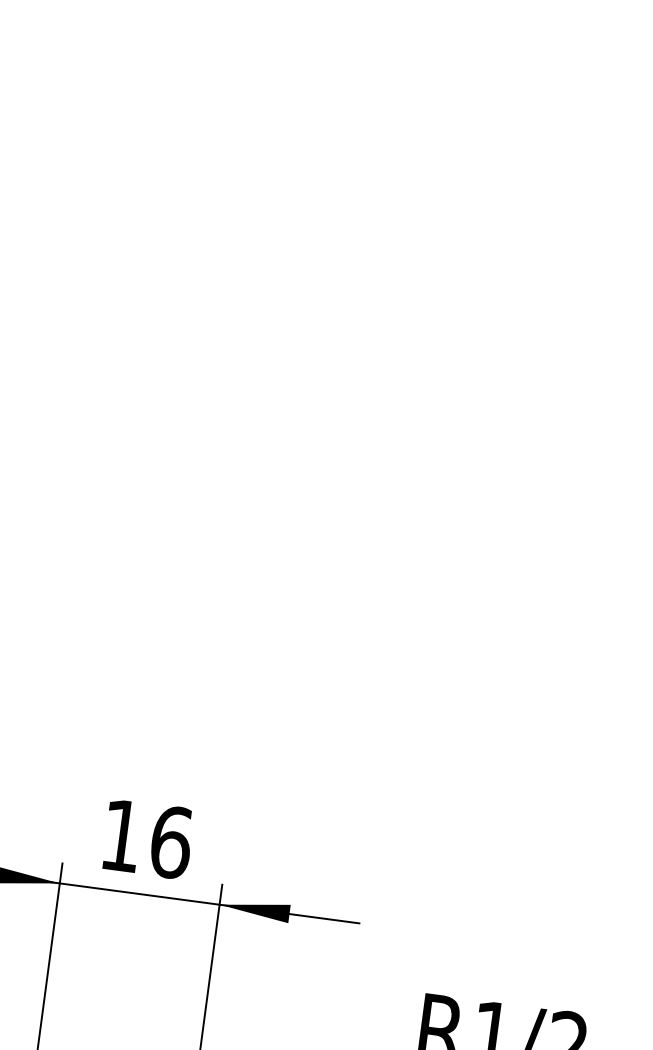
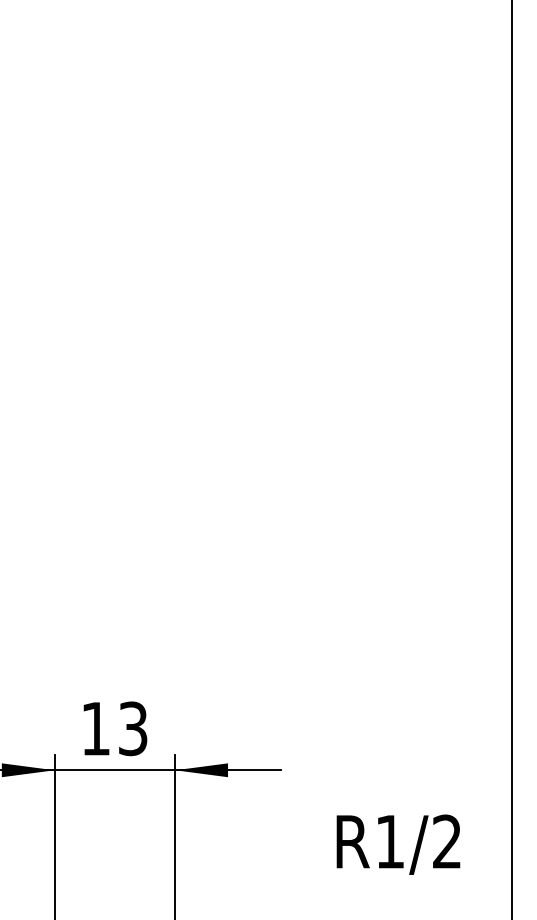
text: (171, 841) -> (133, 728), 16 -> 13

